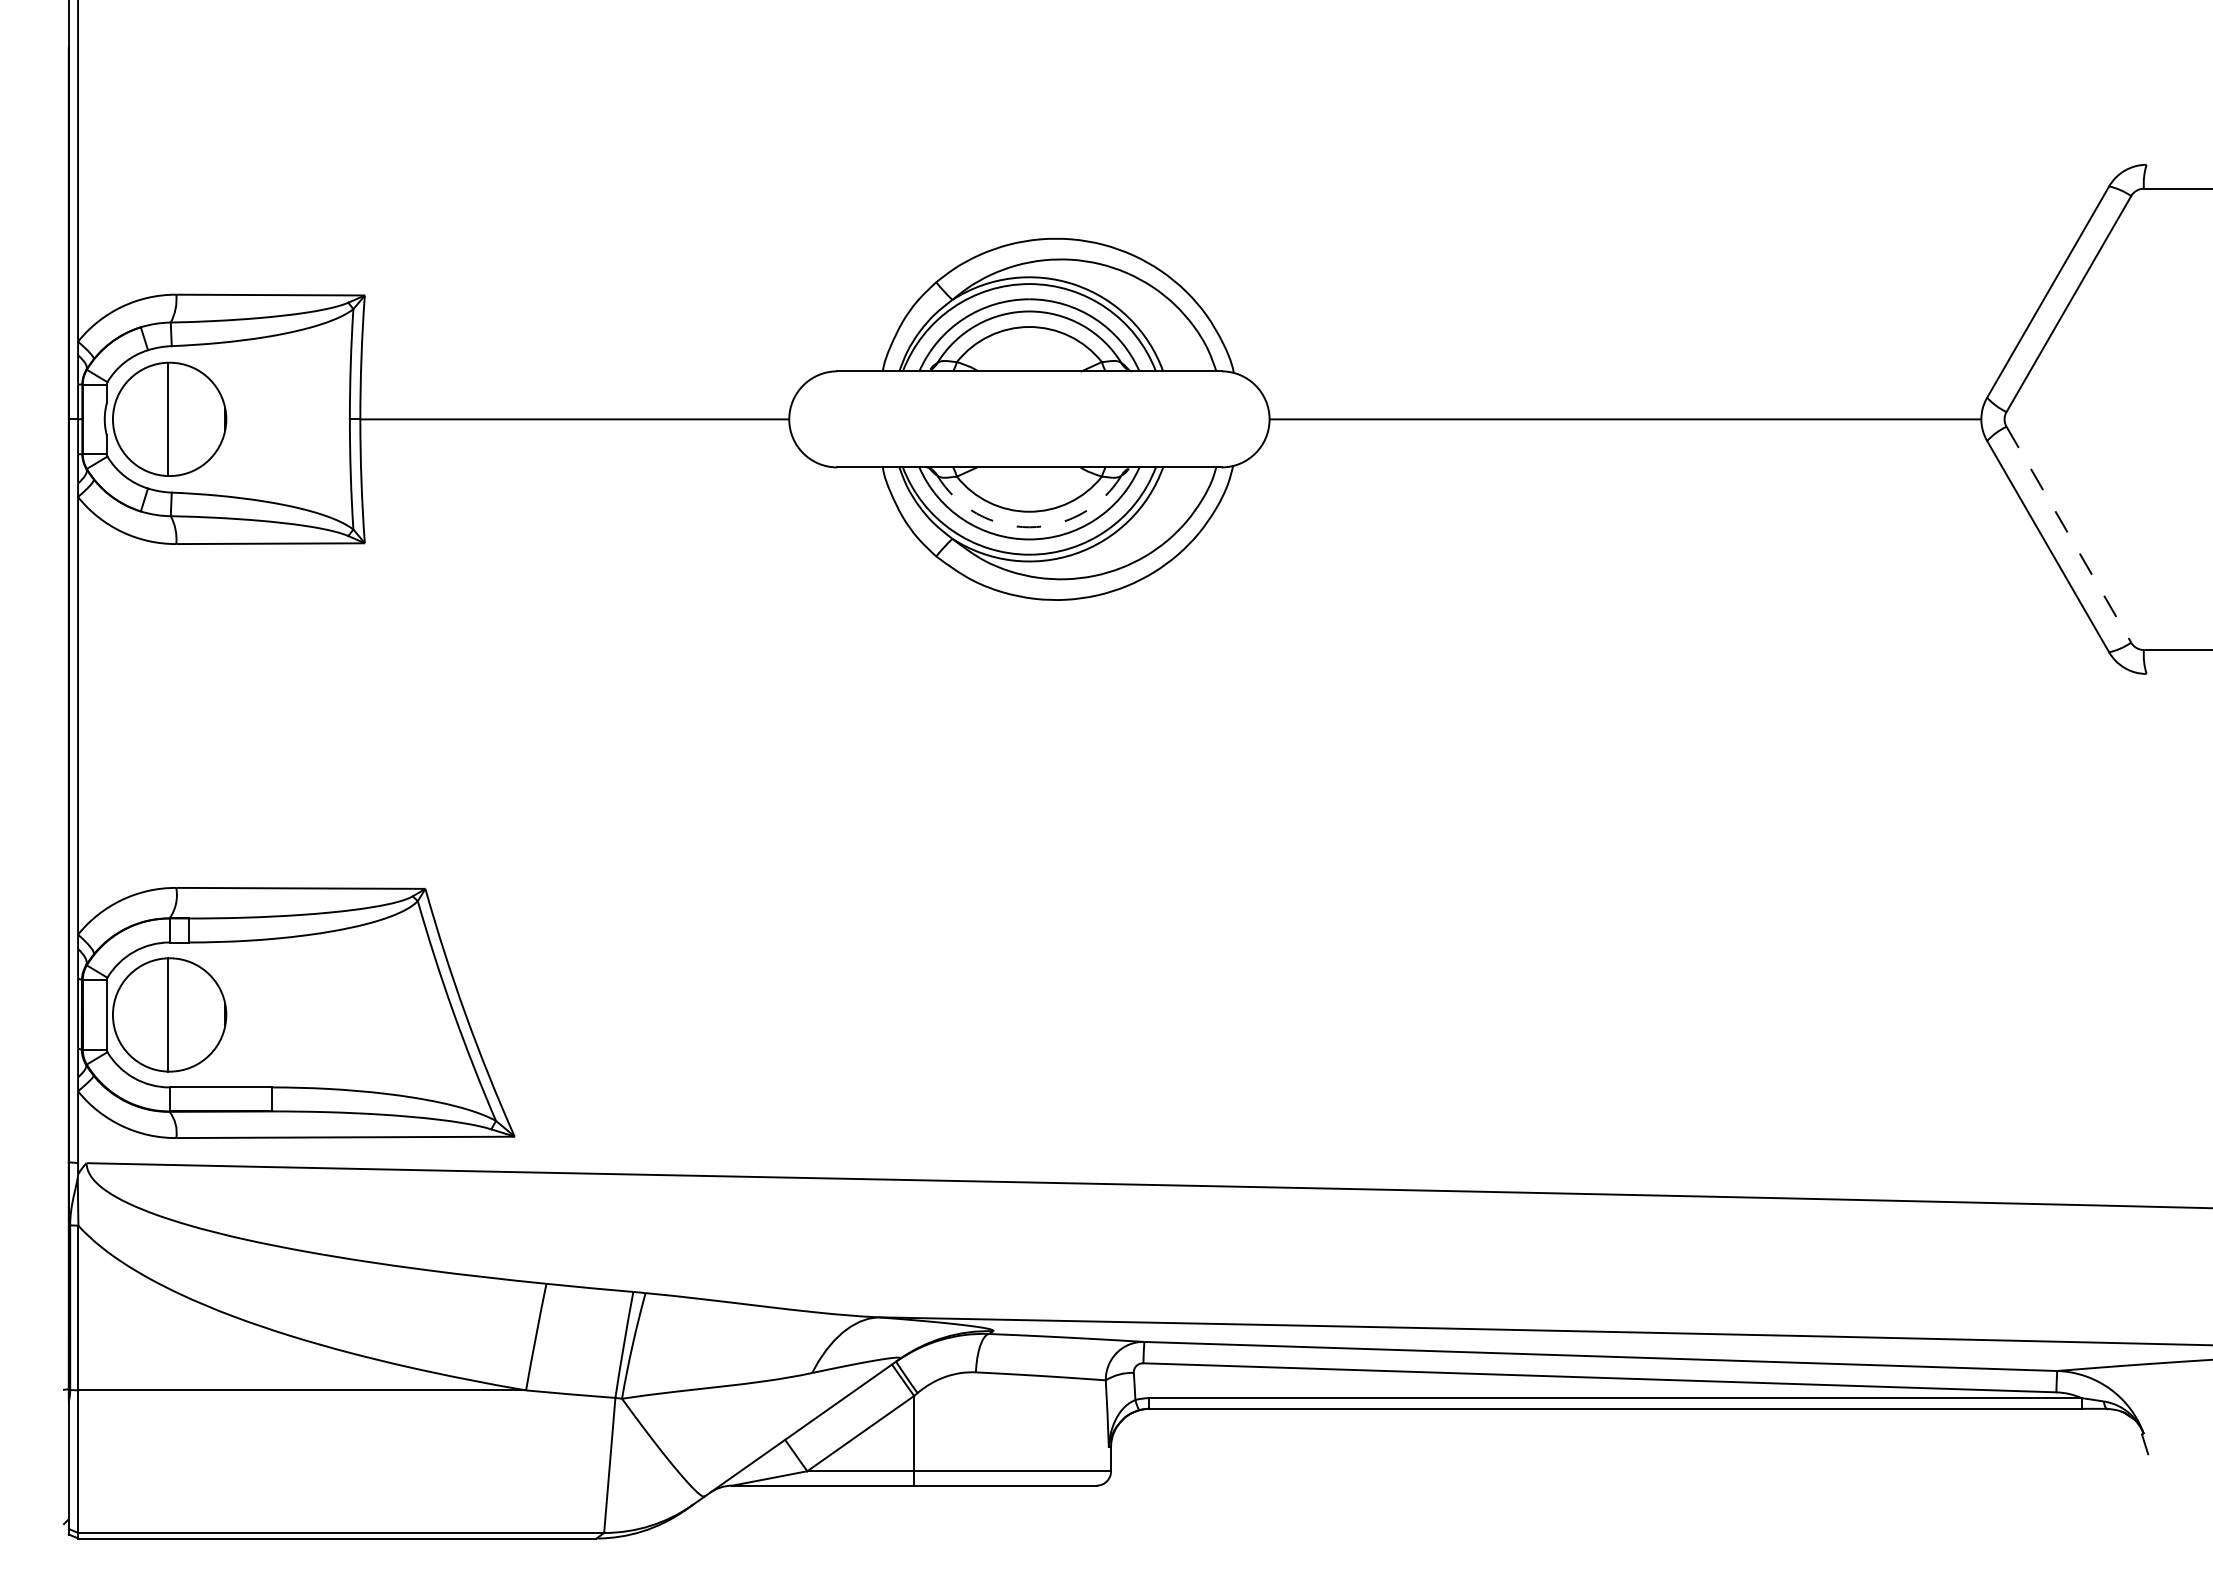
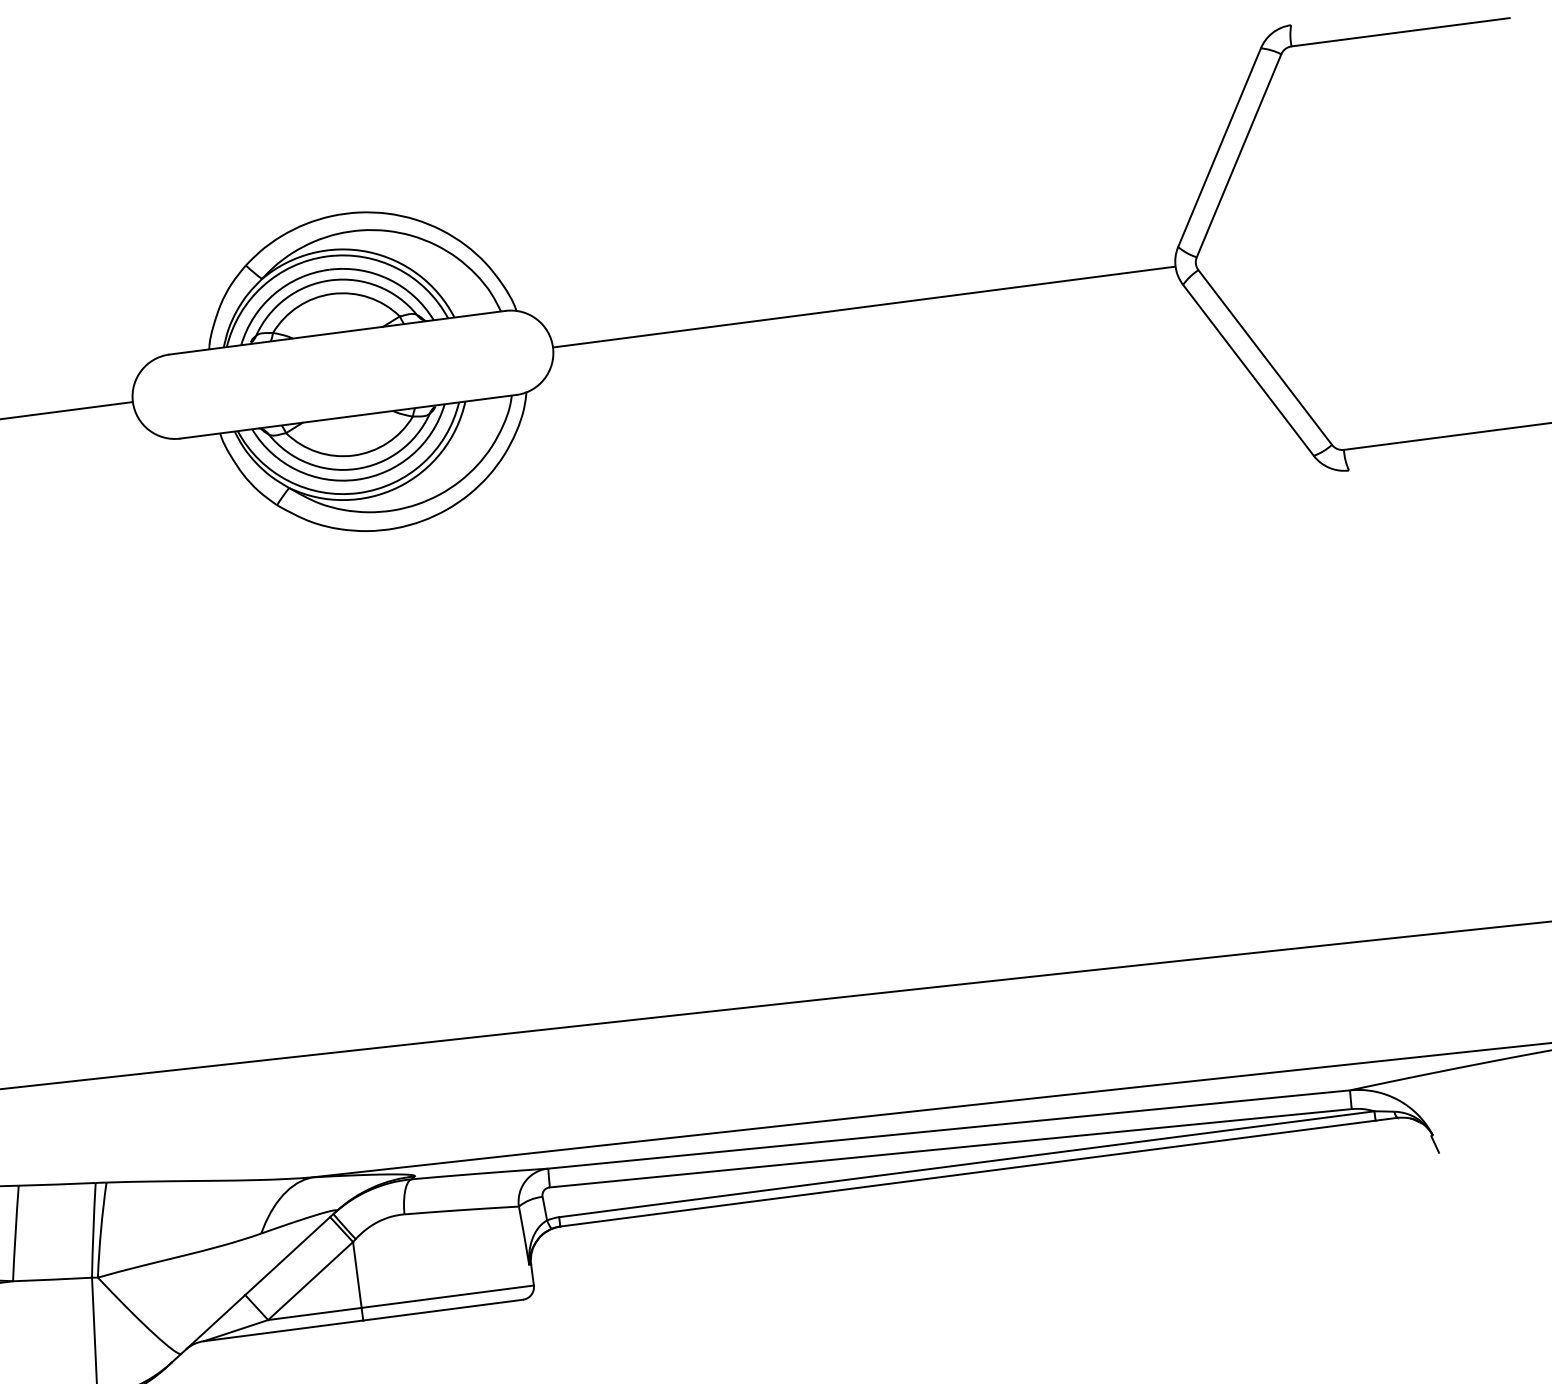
arc: (1029, 527) -> (355, 469), dashed -> solid
line: (2068, 534) -> (1264, 357), dashed -> solid

